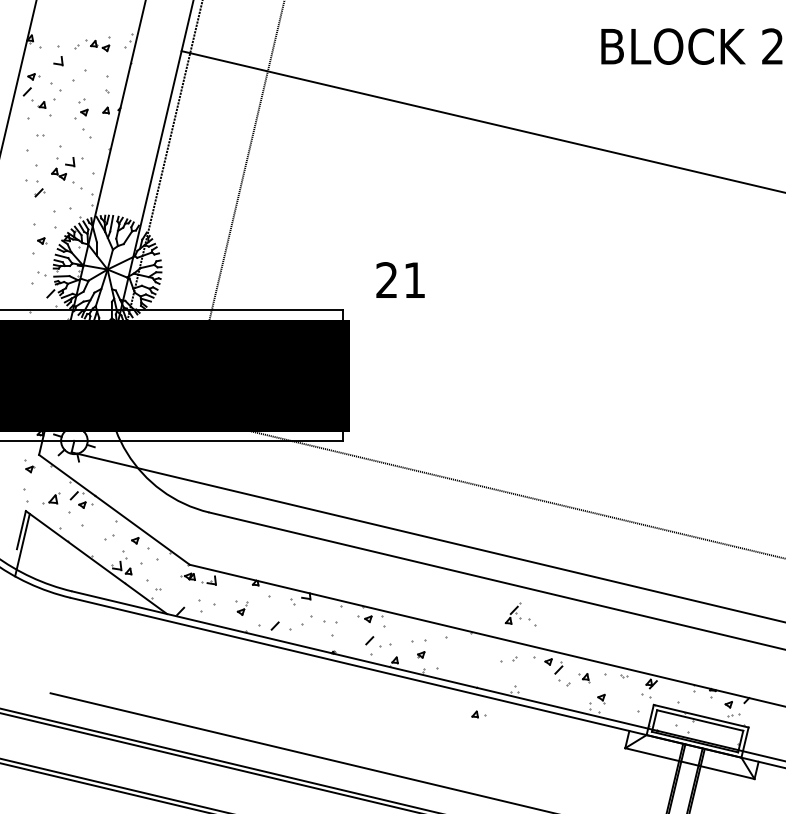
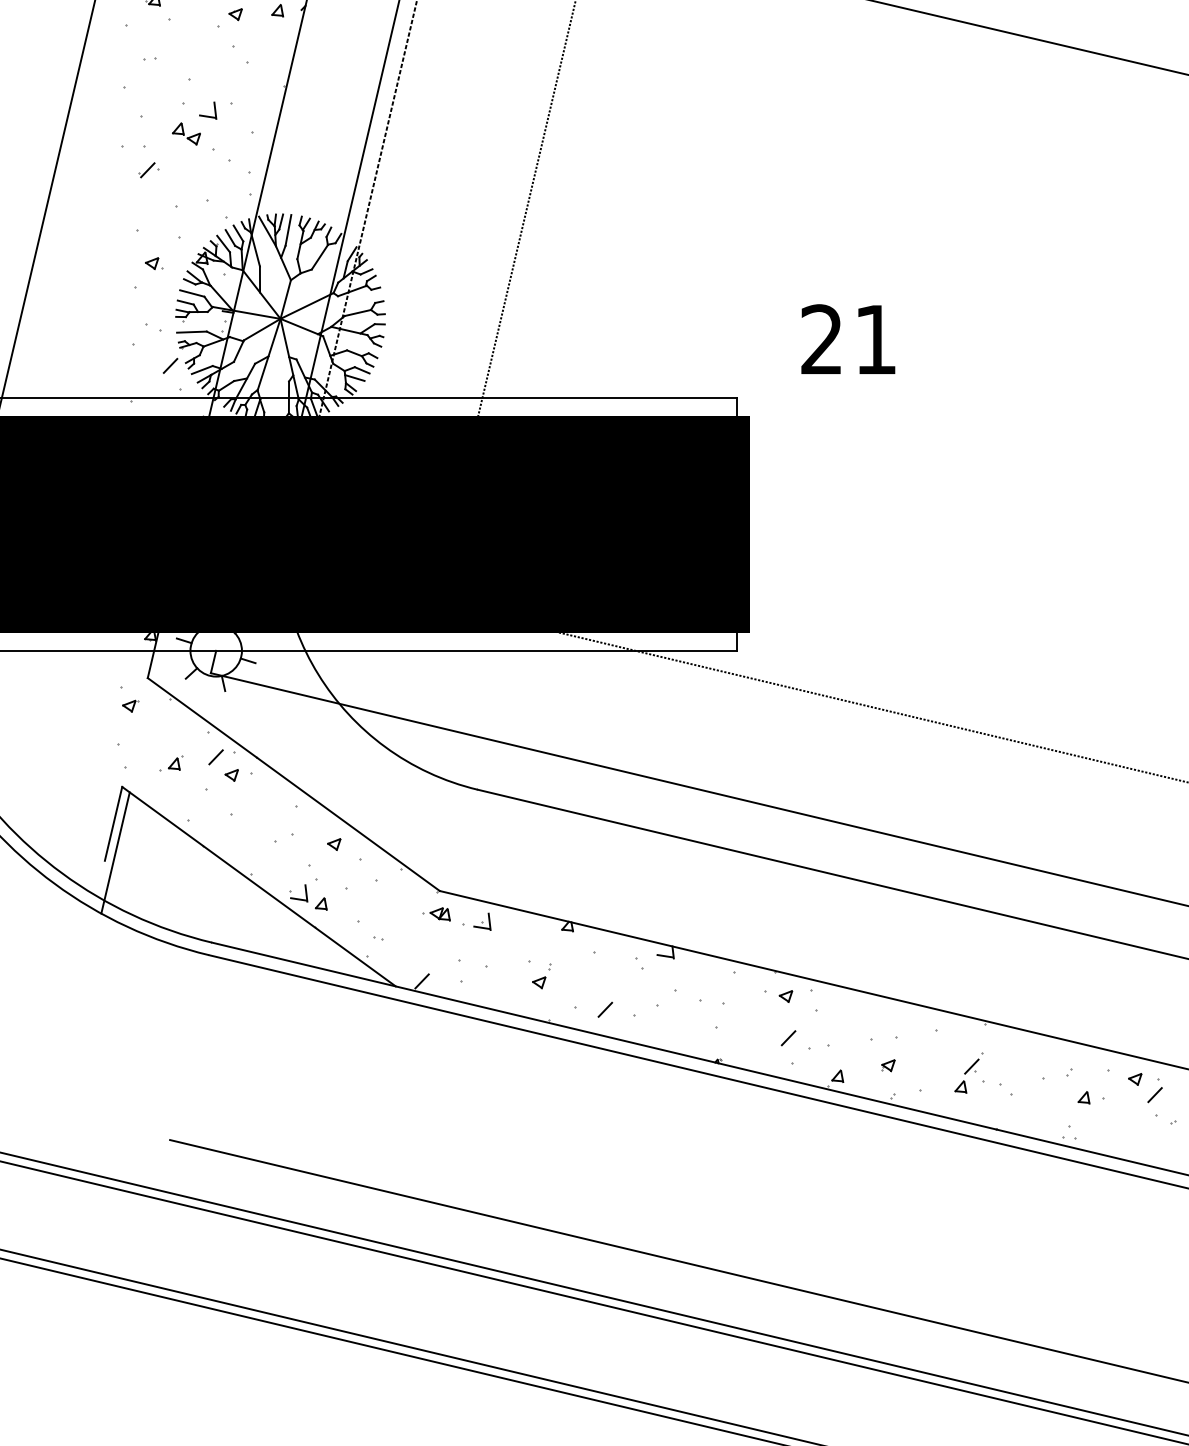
part: (51, 498) -> (171, 762), size x0.71
part: (520, 614) -> (983, 1074), moved
part: (478, 714) -> (1090, 1097), moved

